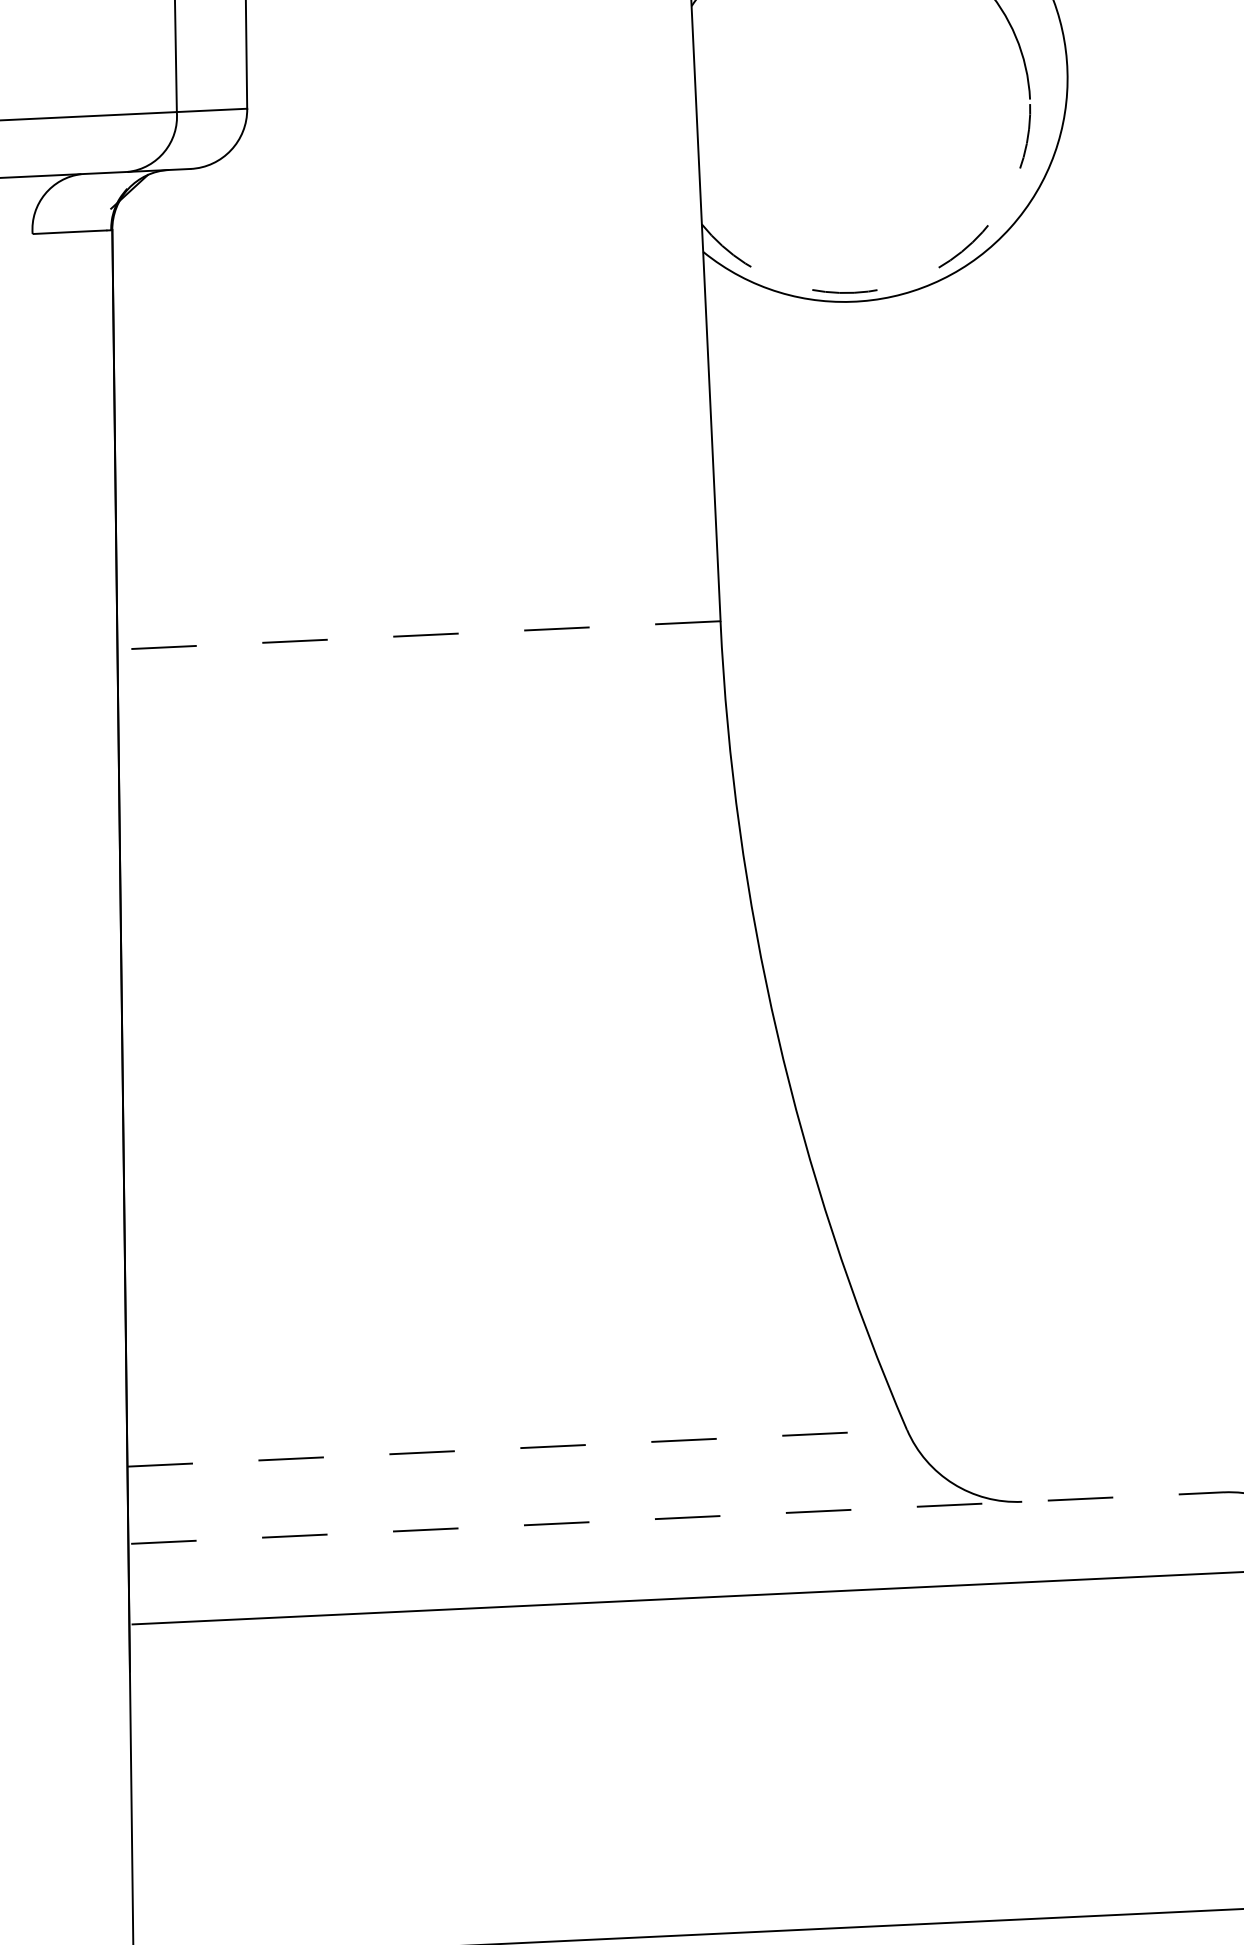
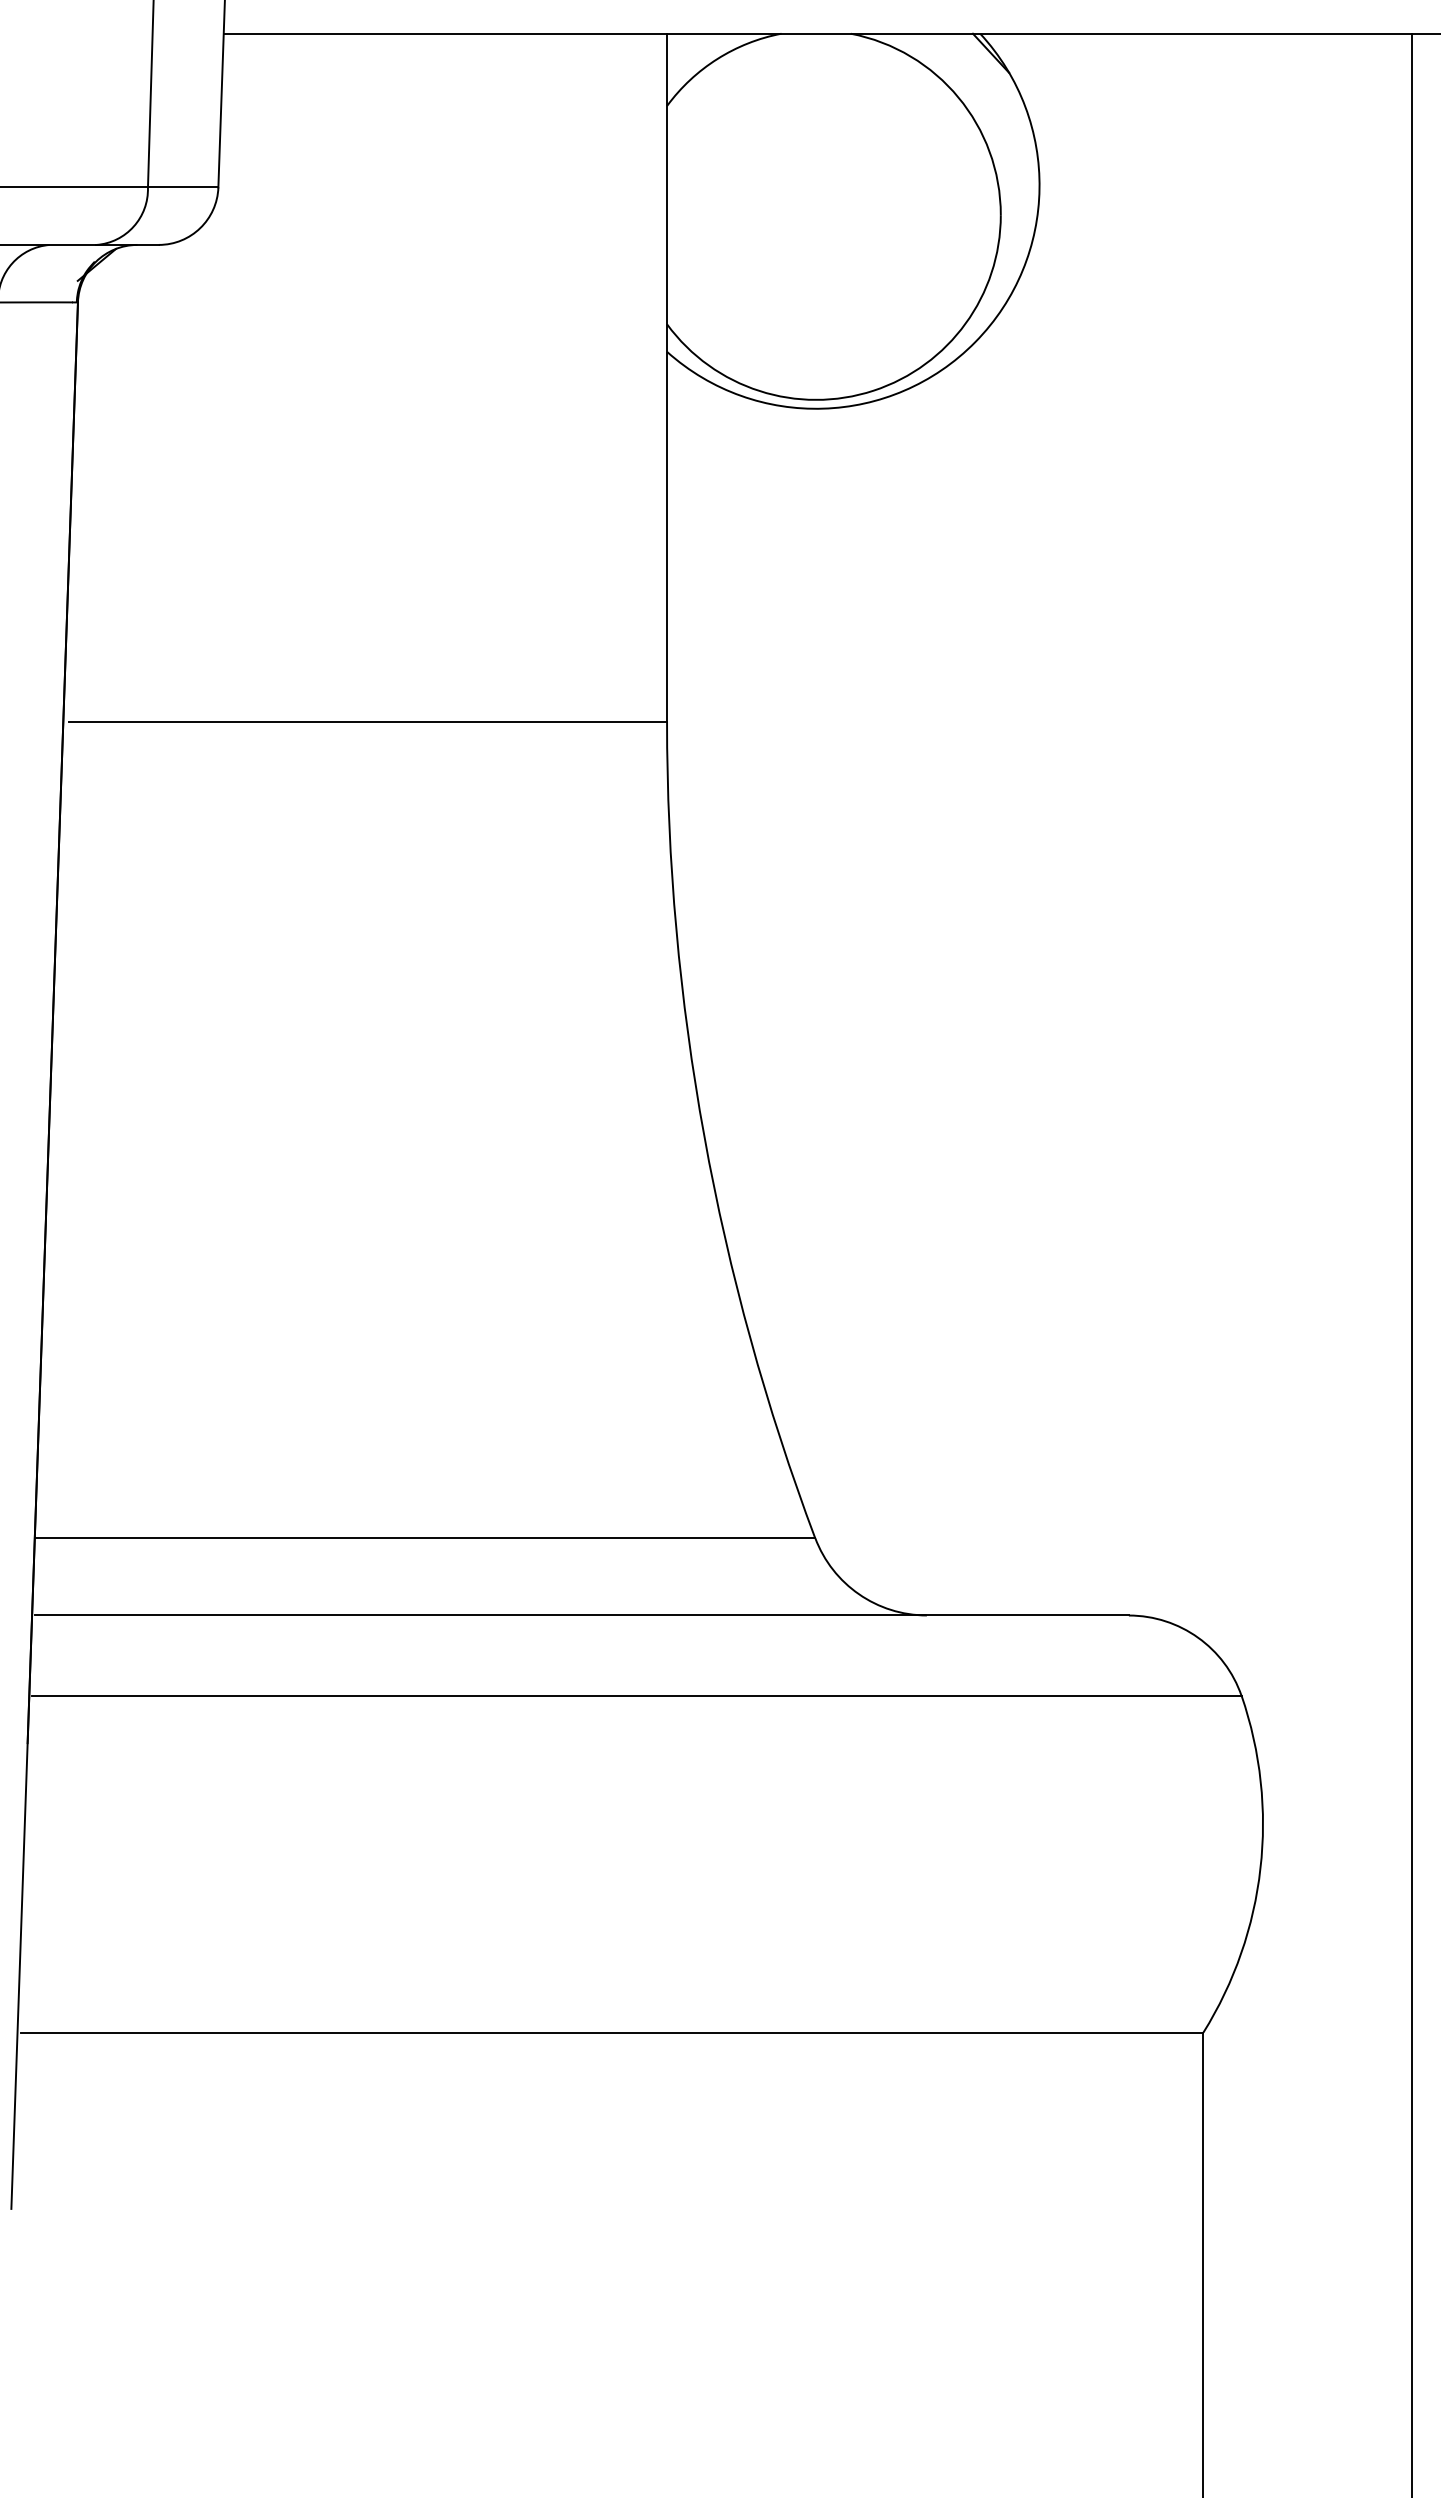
arc: (911, 280) -> (873, 390), dashed -> solid
line: (422, 635) -> (368, 721), dashed -> solid
line: (517, 1448) -> (425, 1538), dashed -> solid
line: (678, 1518) -> (582, 1615), dashed -> solid

